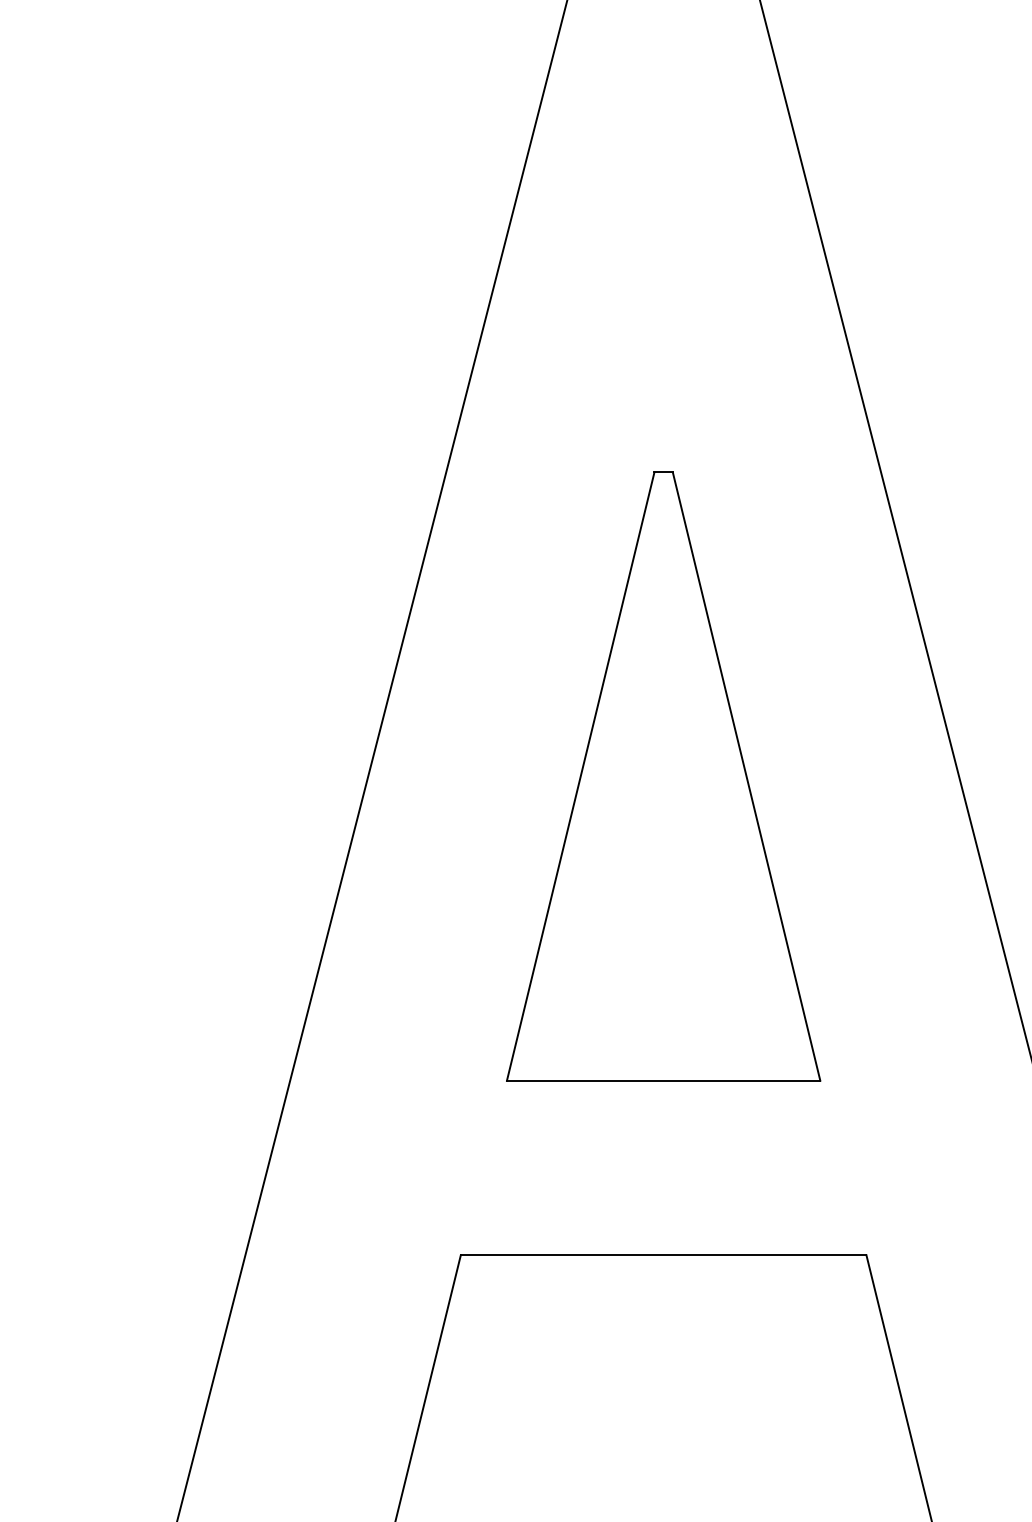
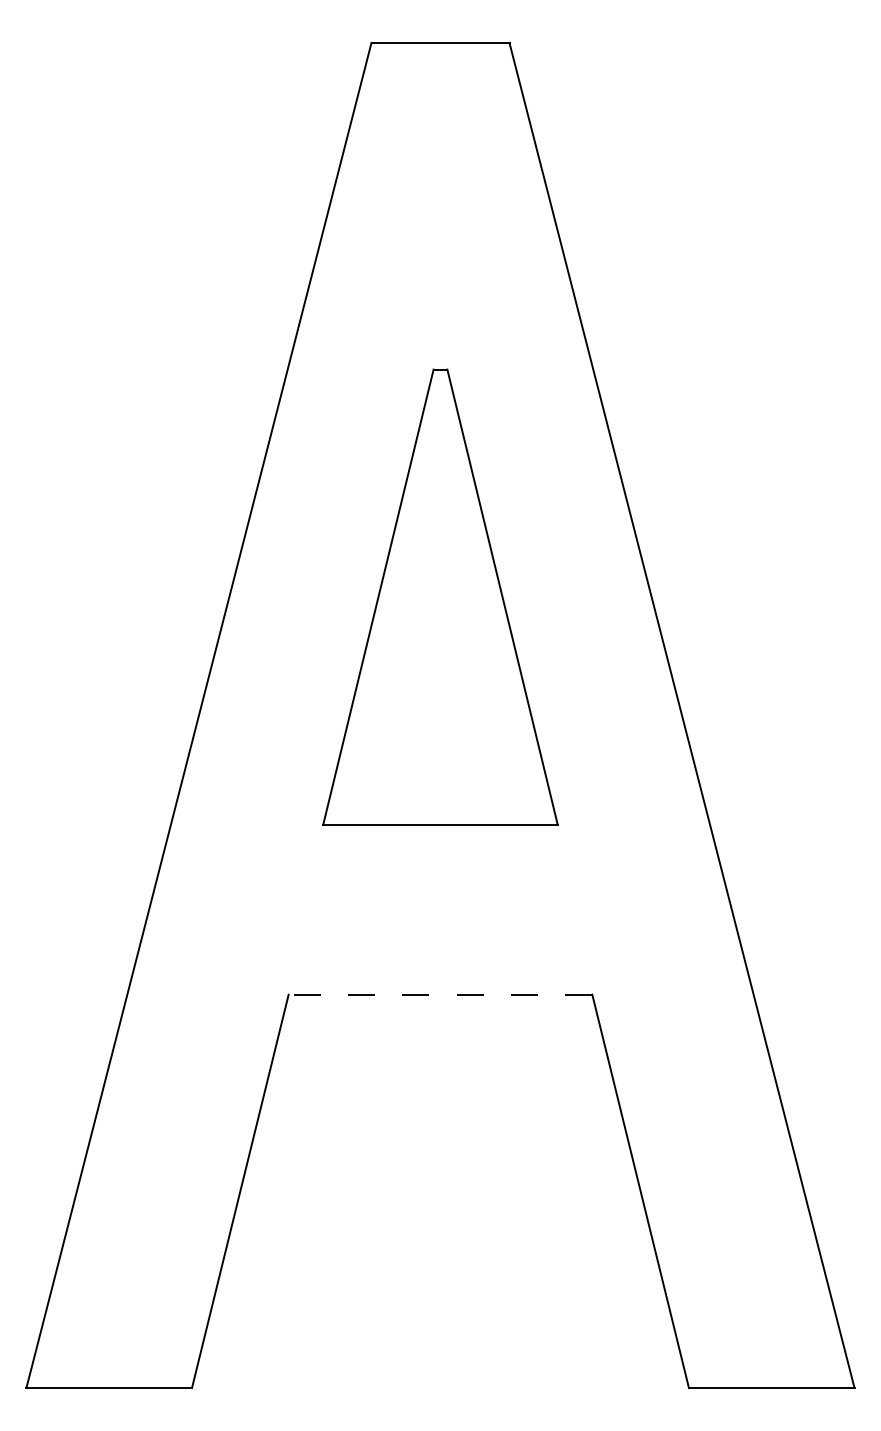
part: (663, 776) -> (440, 597), moved
line: (663, 1254) -> (440, 994), solid -> dashed

